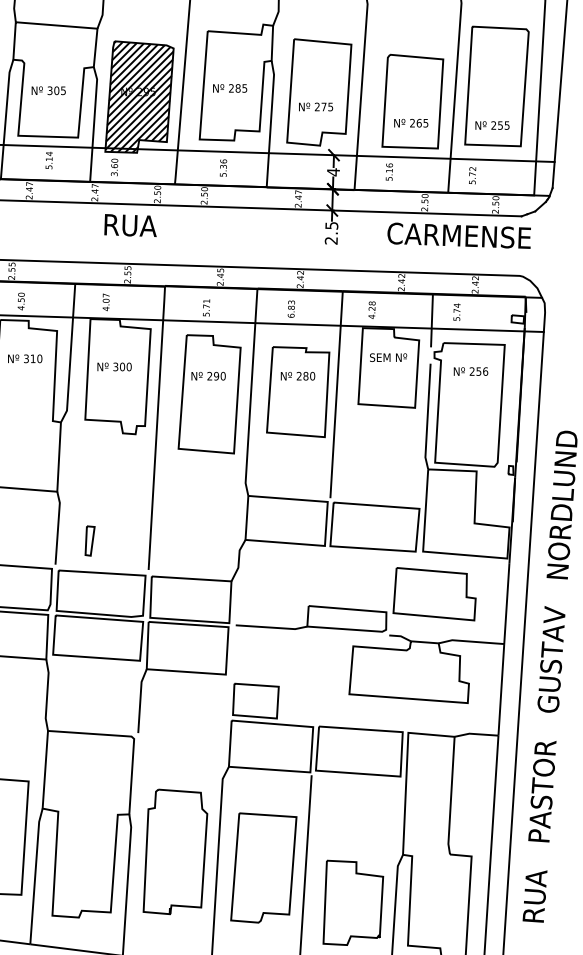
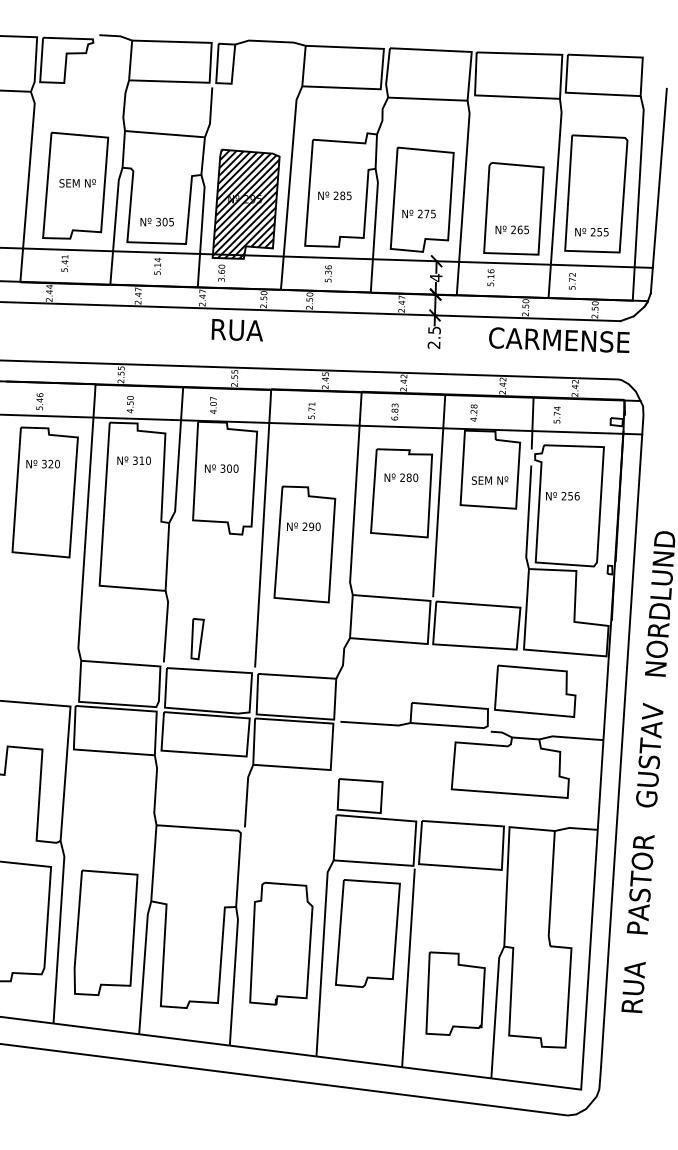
text: (48, 90) -> (156, 221), moved
text: (388, 357) -> (490, 480), moved
text: (470, 371) -> (562, 496), moved
part: (209, 394) -> (304, 544), moved
part: (89, 541) -> (197, 639), size x1.4
part: (263, 867) -> (367, 933), moved

